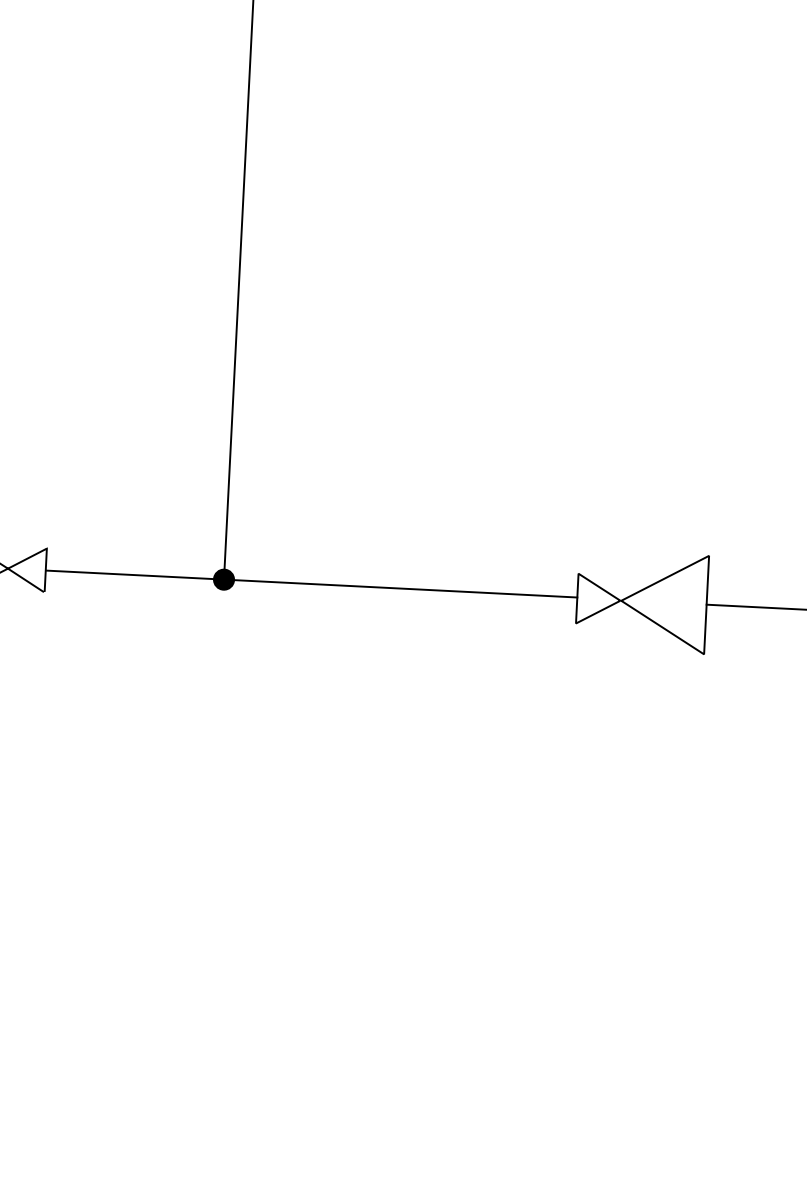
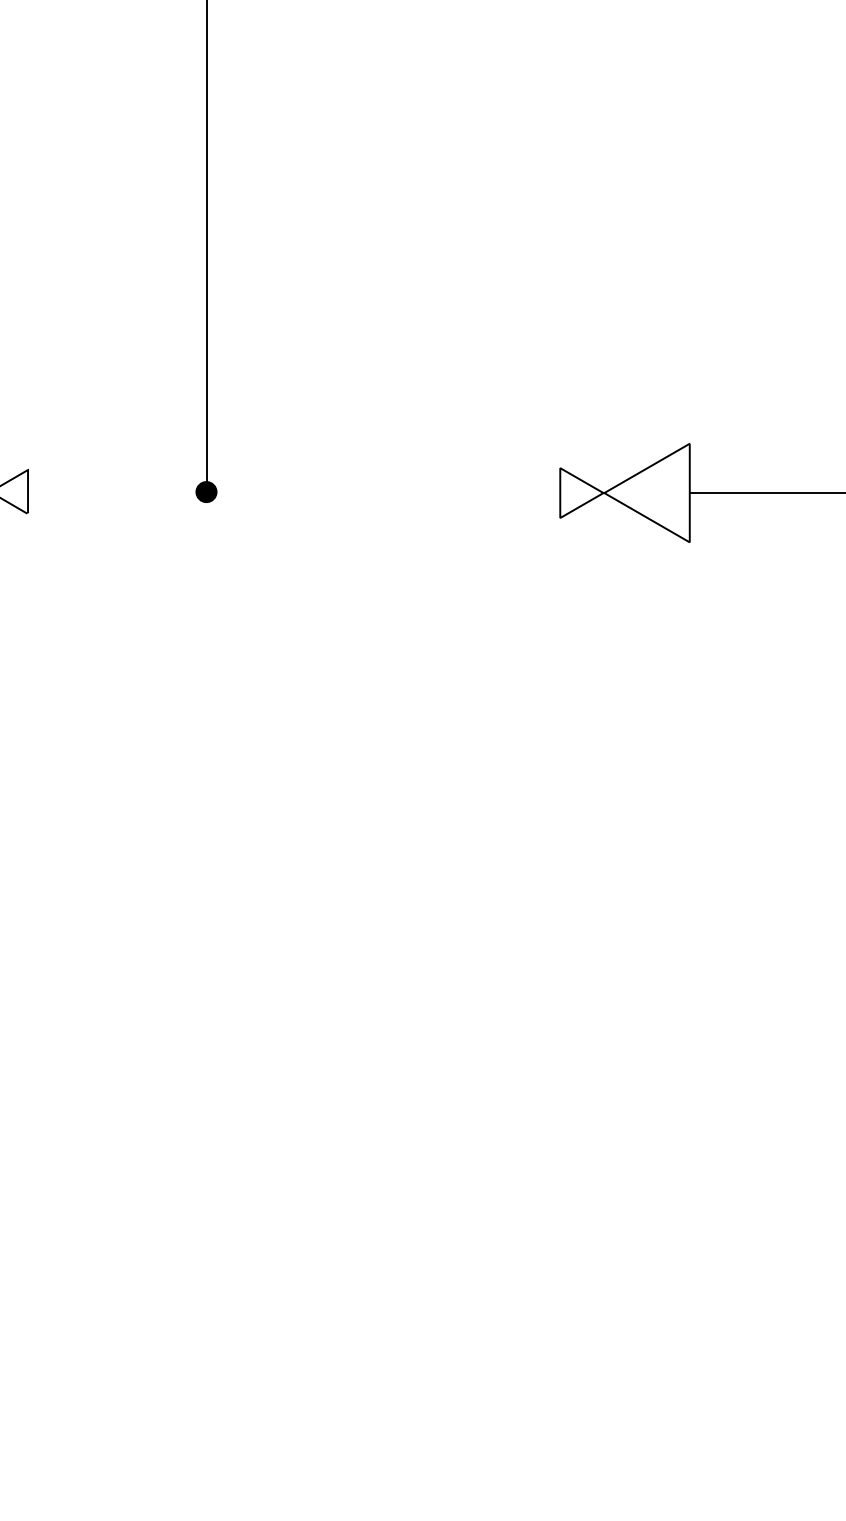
line: (311, 584) -> (294, 492), removed

